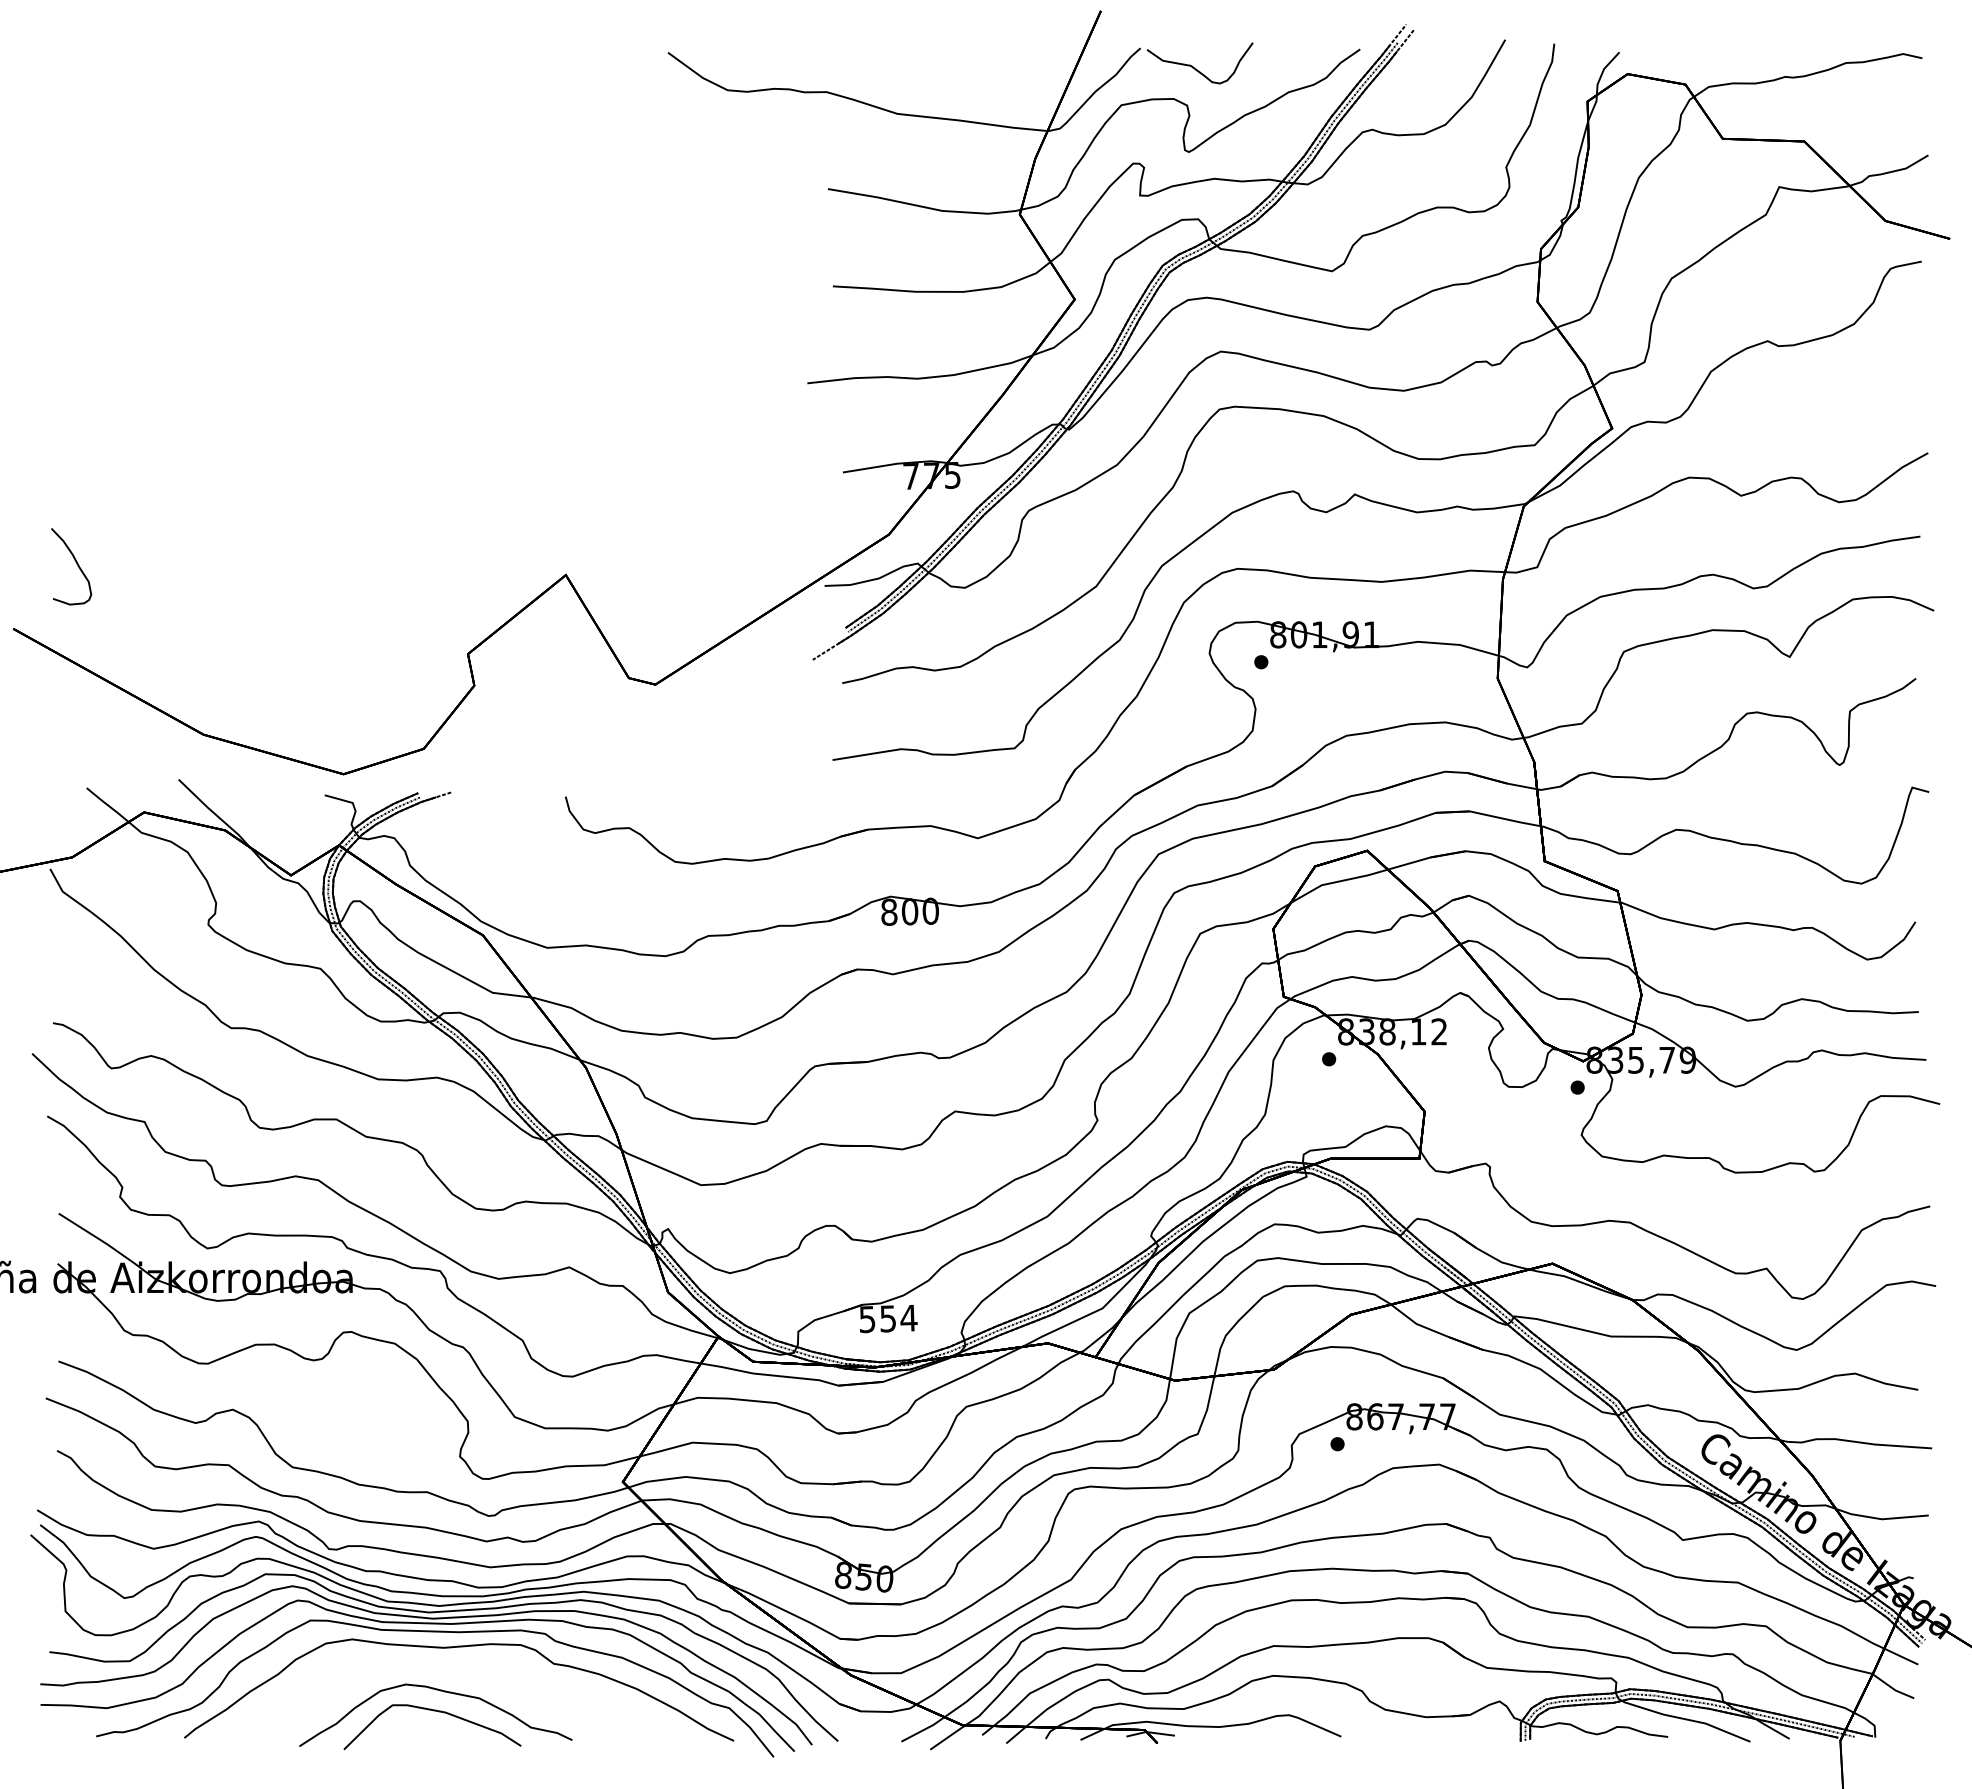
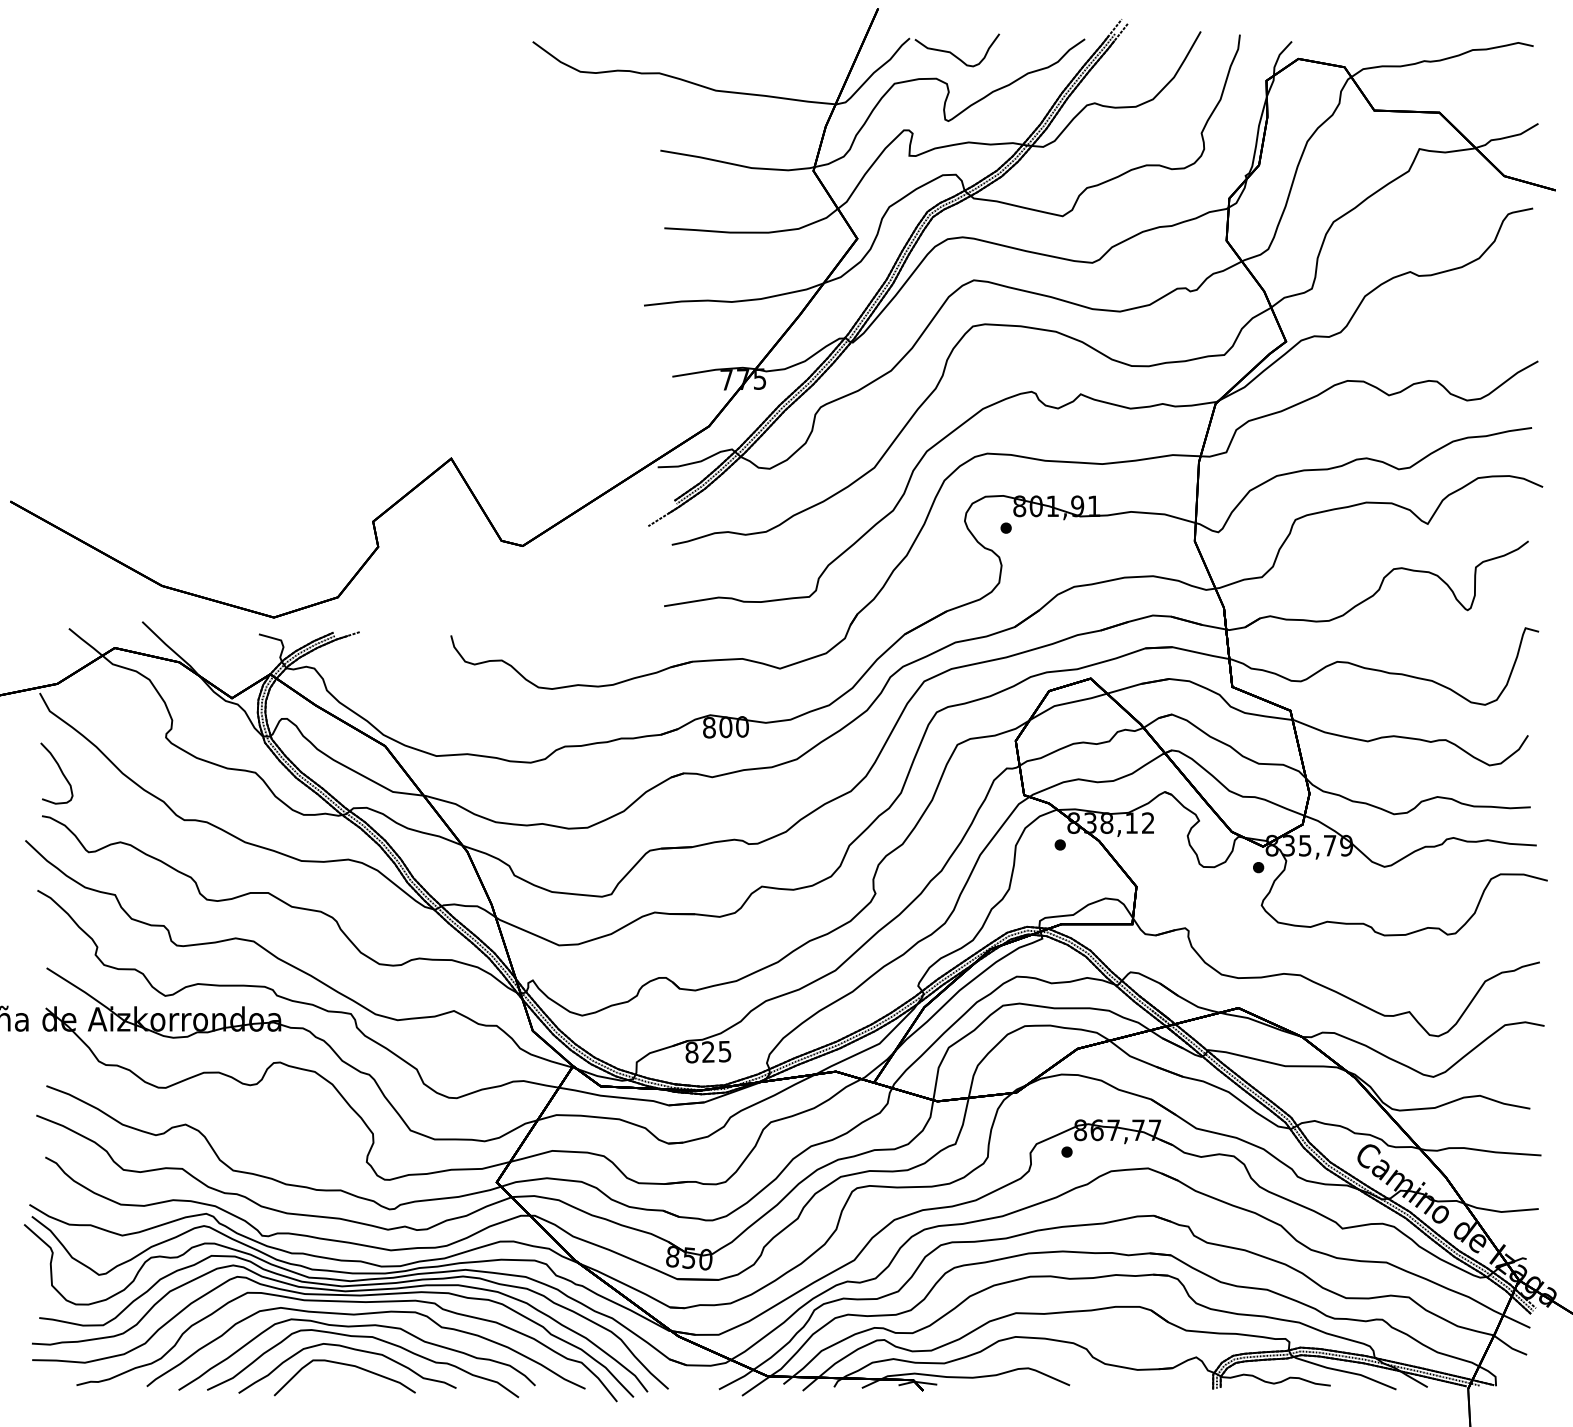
curve: (76, 564) -> (60, 771), moved
text: (888, 1319) -> (708, 1052), 554 -> 825
part: (449, 1676) -> (358, 1337), added

